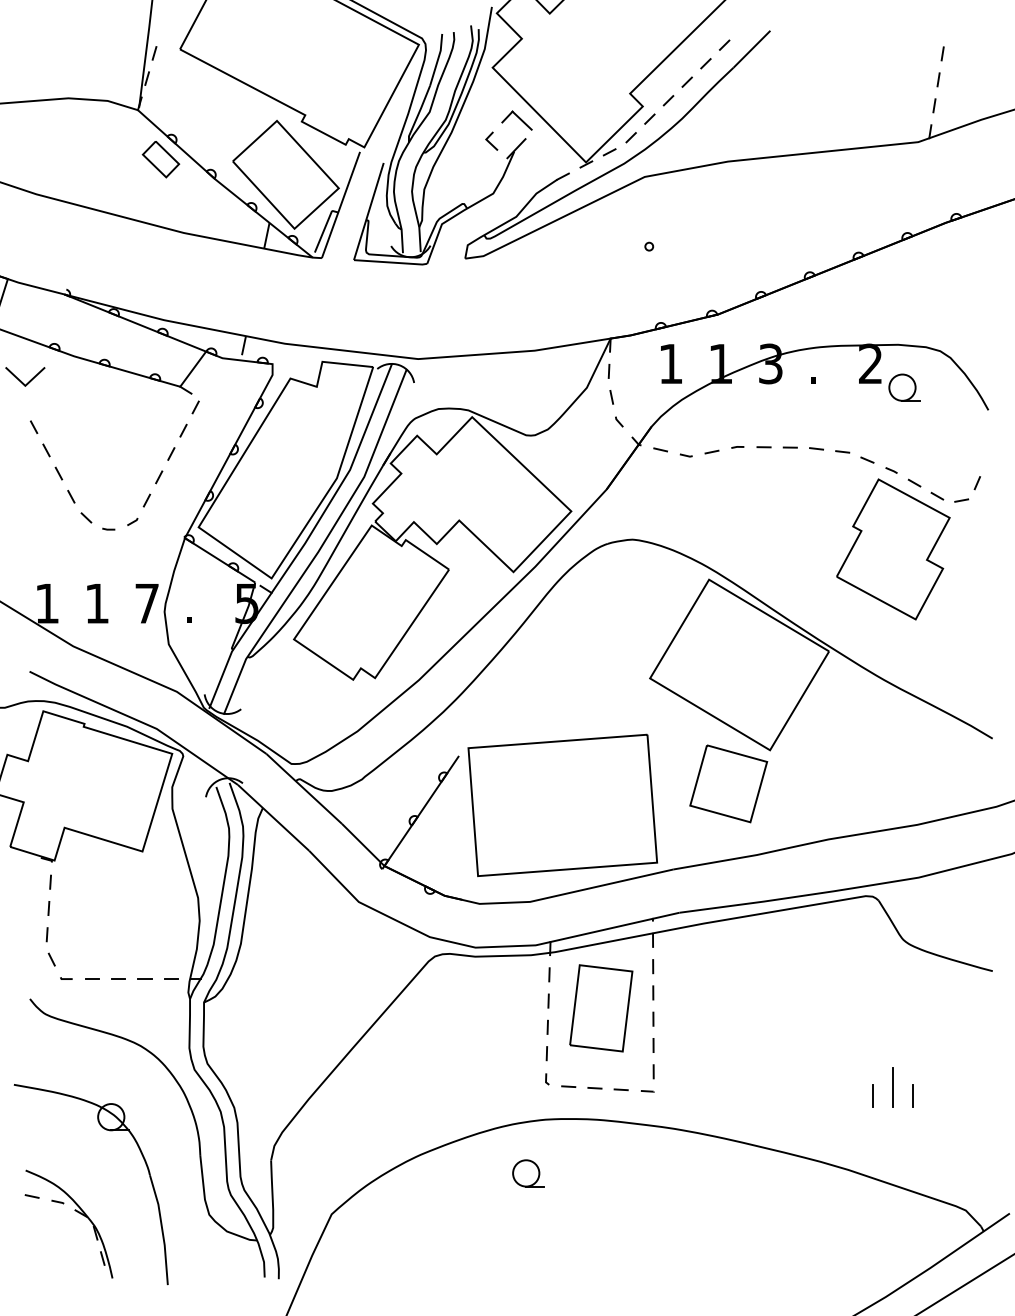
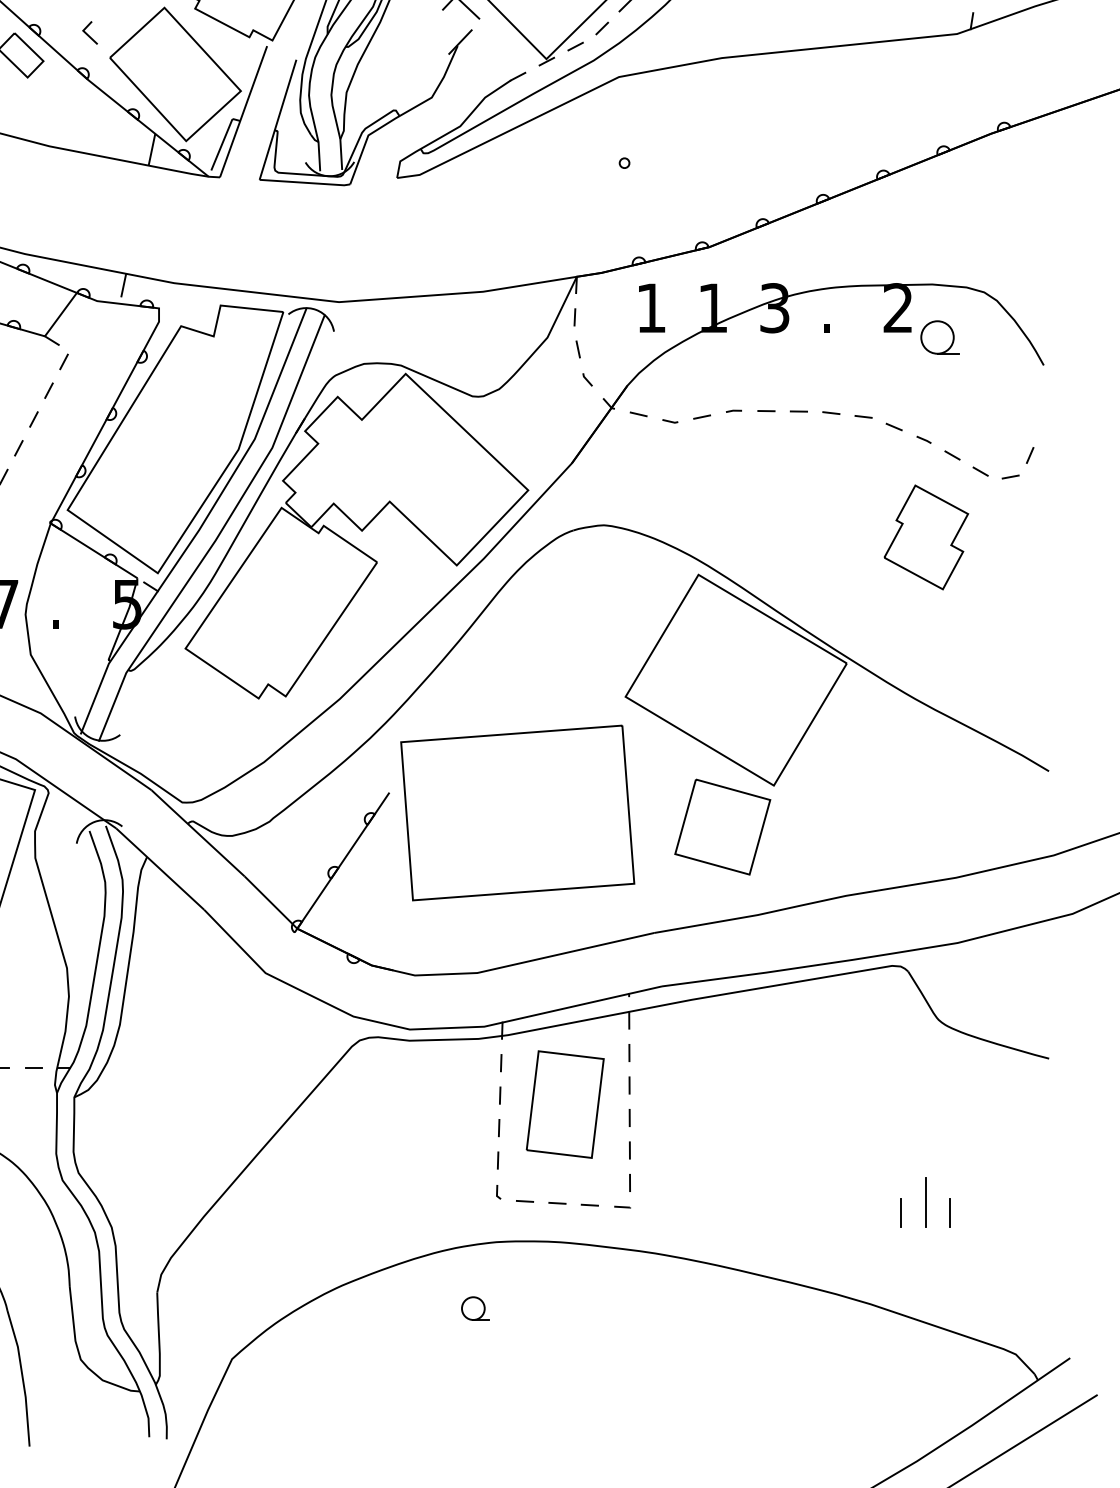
line: (489, 141) -> (87, 33), moved
part: (893, 549) -> (926, 537), size x0.6
part: (562, 805) -> (517, 813), moved
part: (528, 1173) -> (475, 1308), size x0.7

